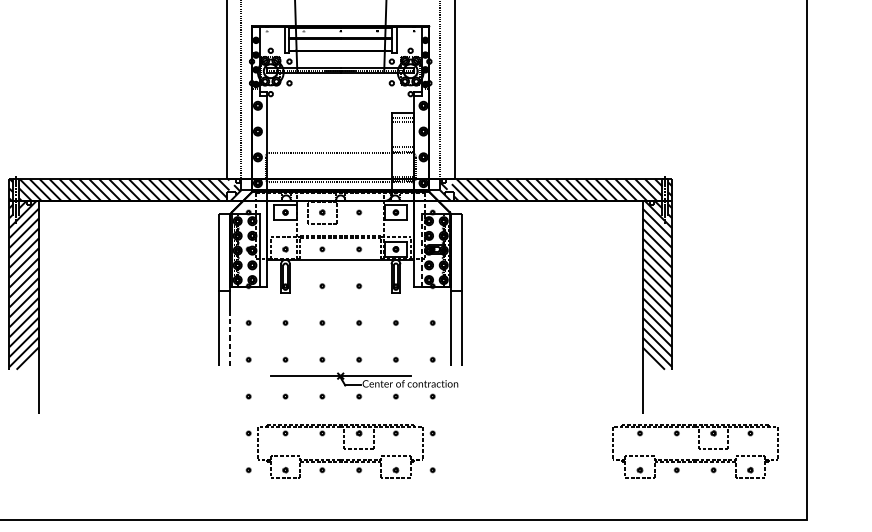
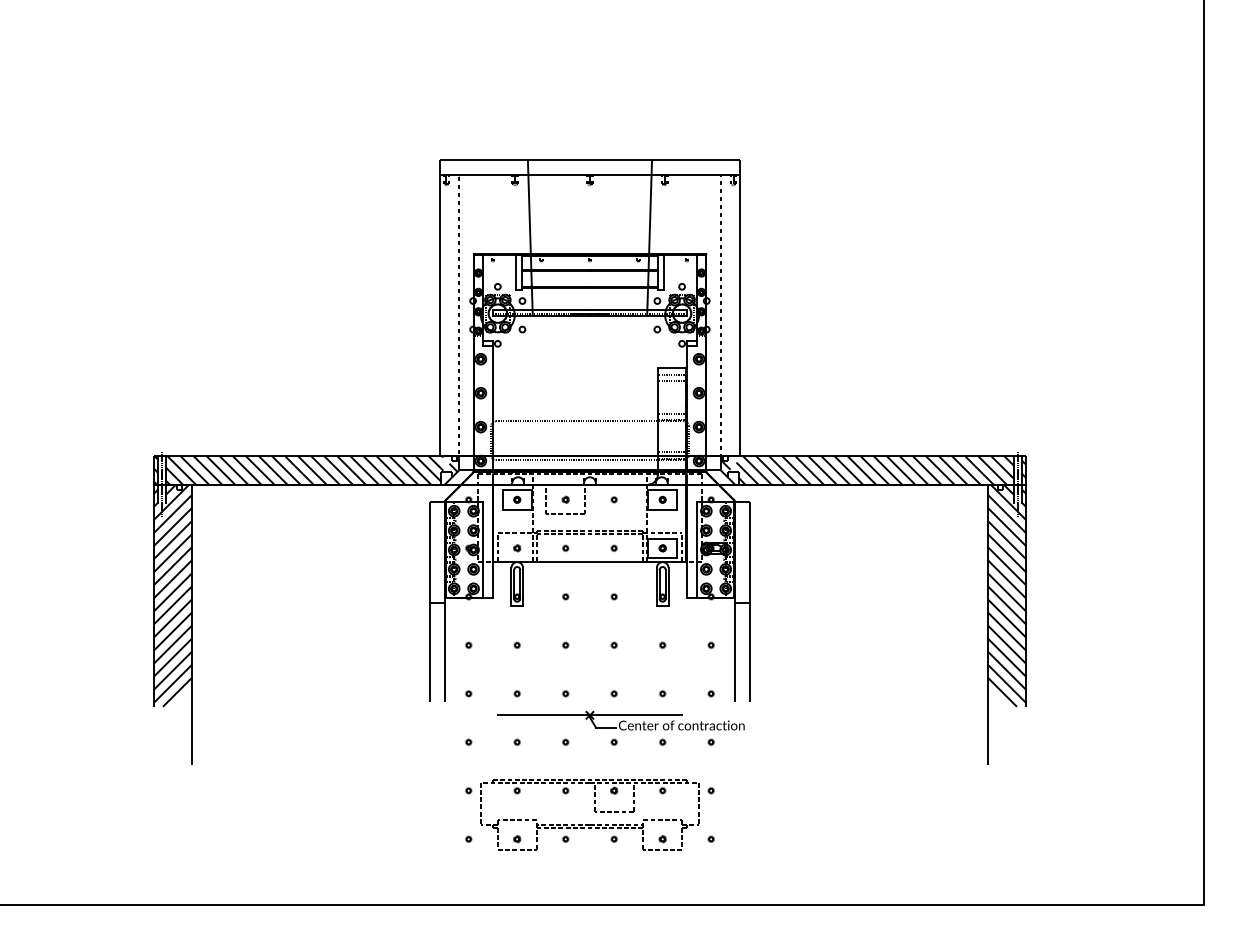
line: (421, 250) -> (696, 549), dashed -> solid
line: (230, 341) -> (444, 669), dashed -> solid
part: (694, 451) -> (1056, 814), removed

